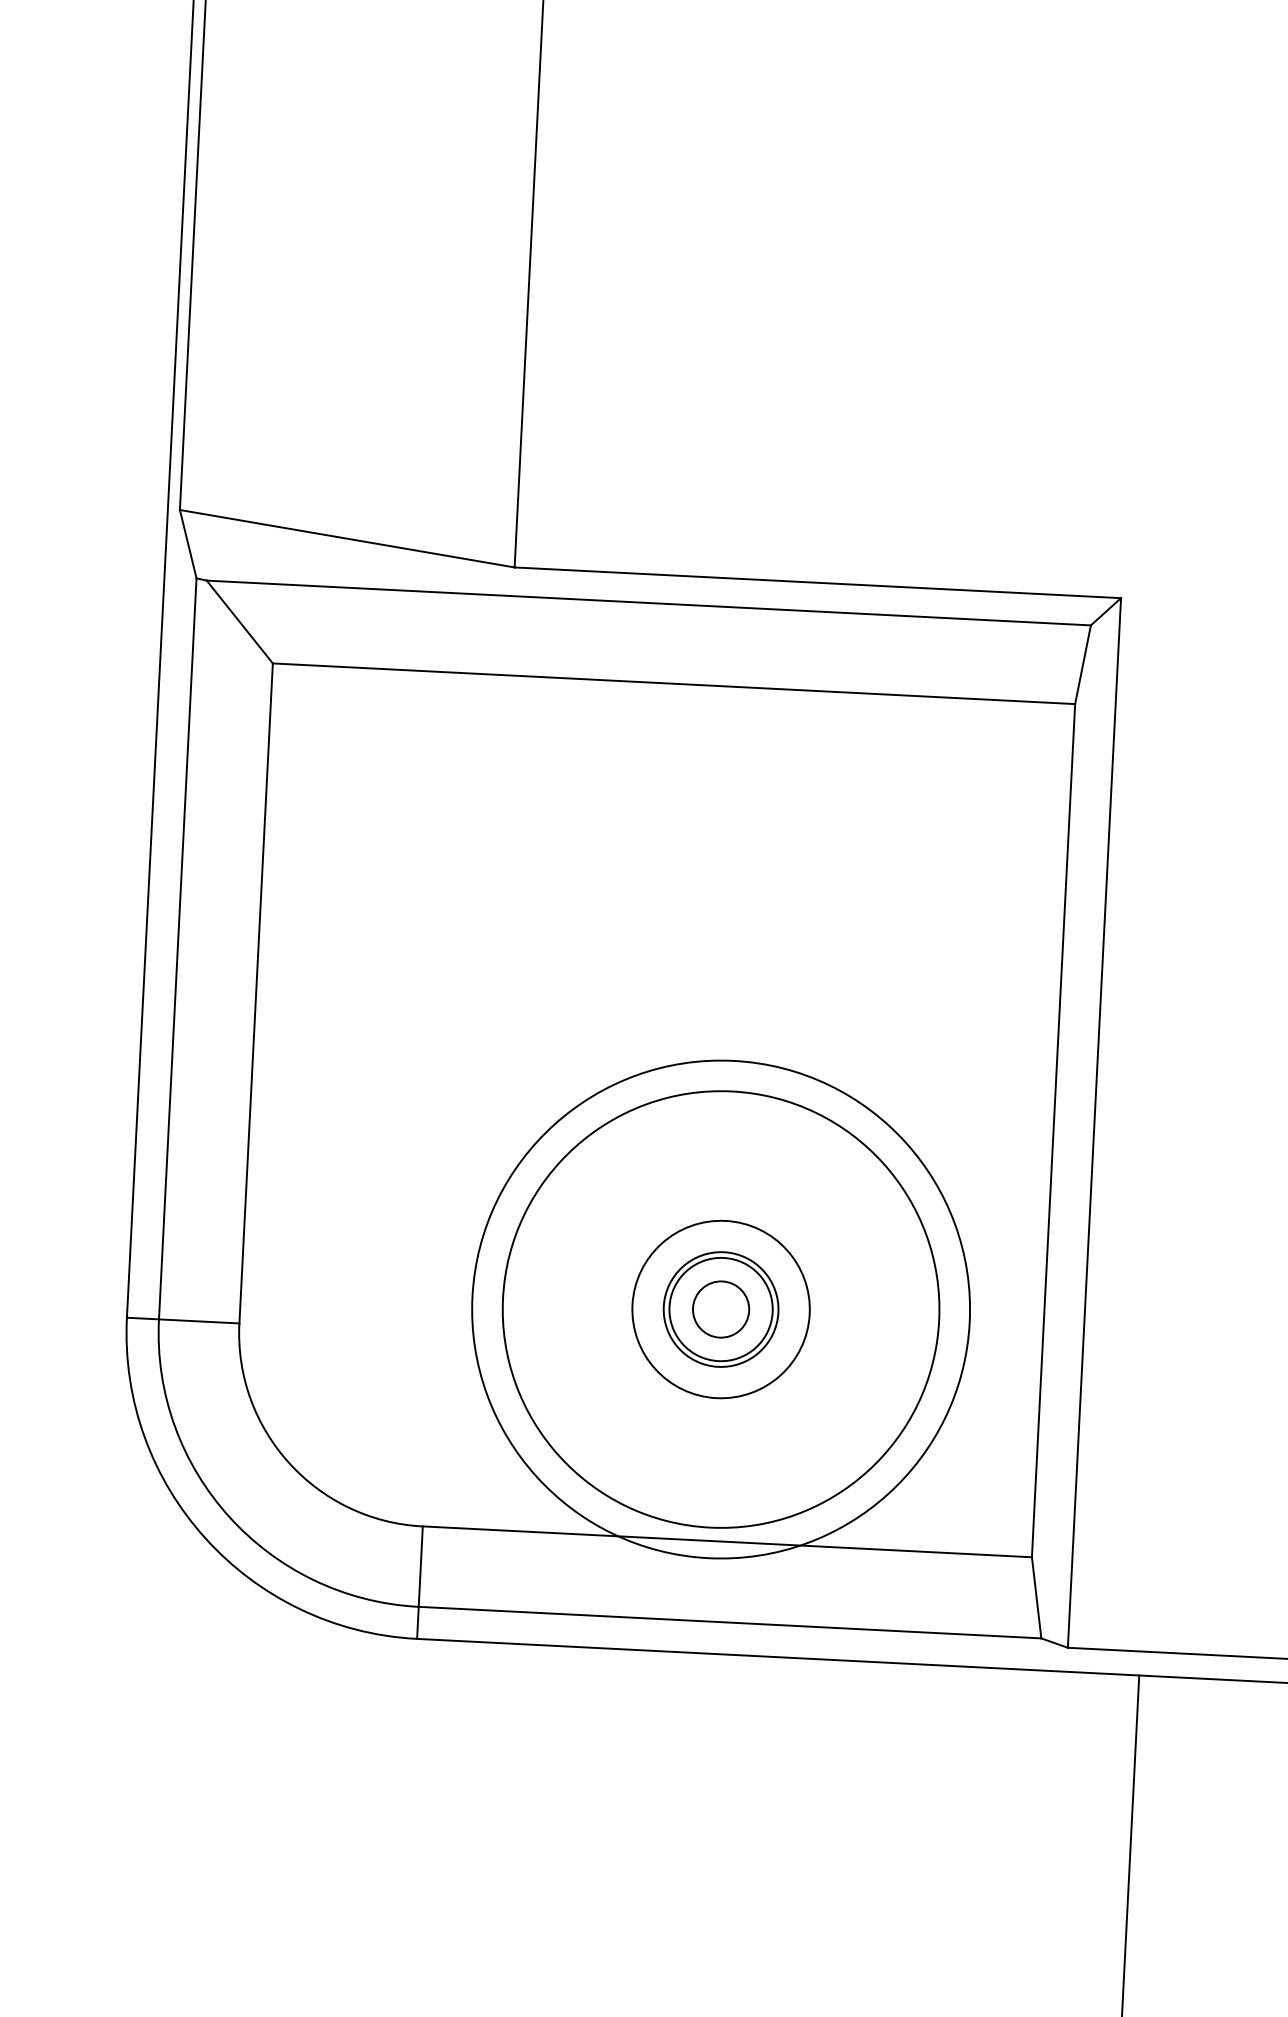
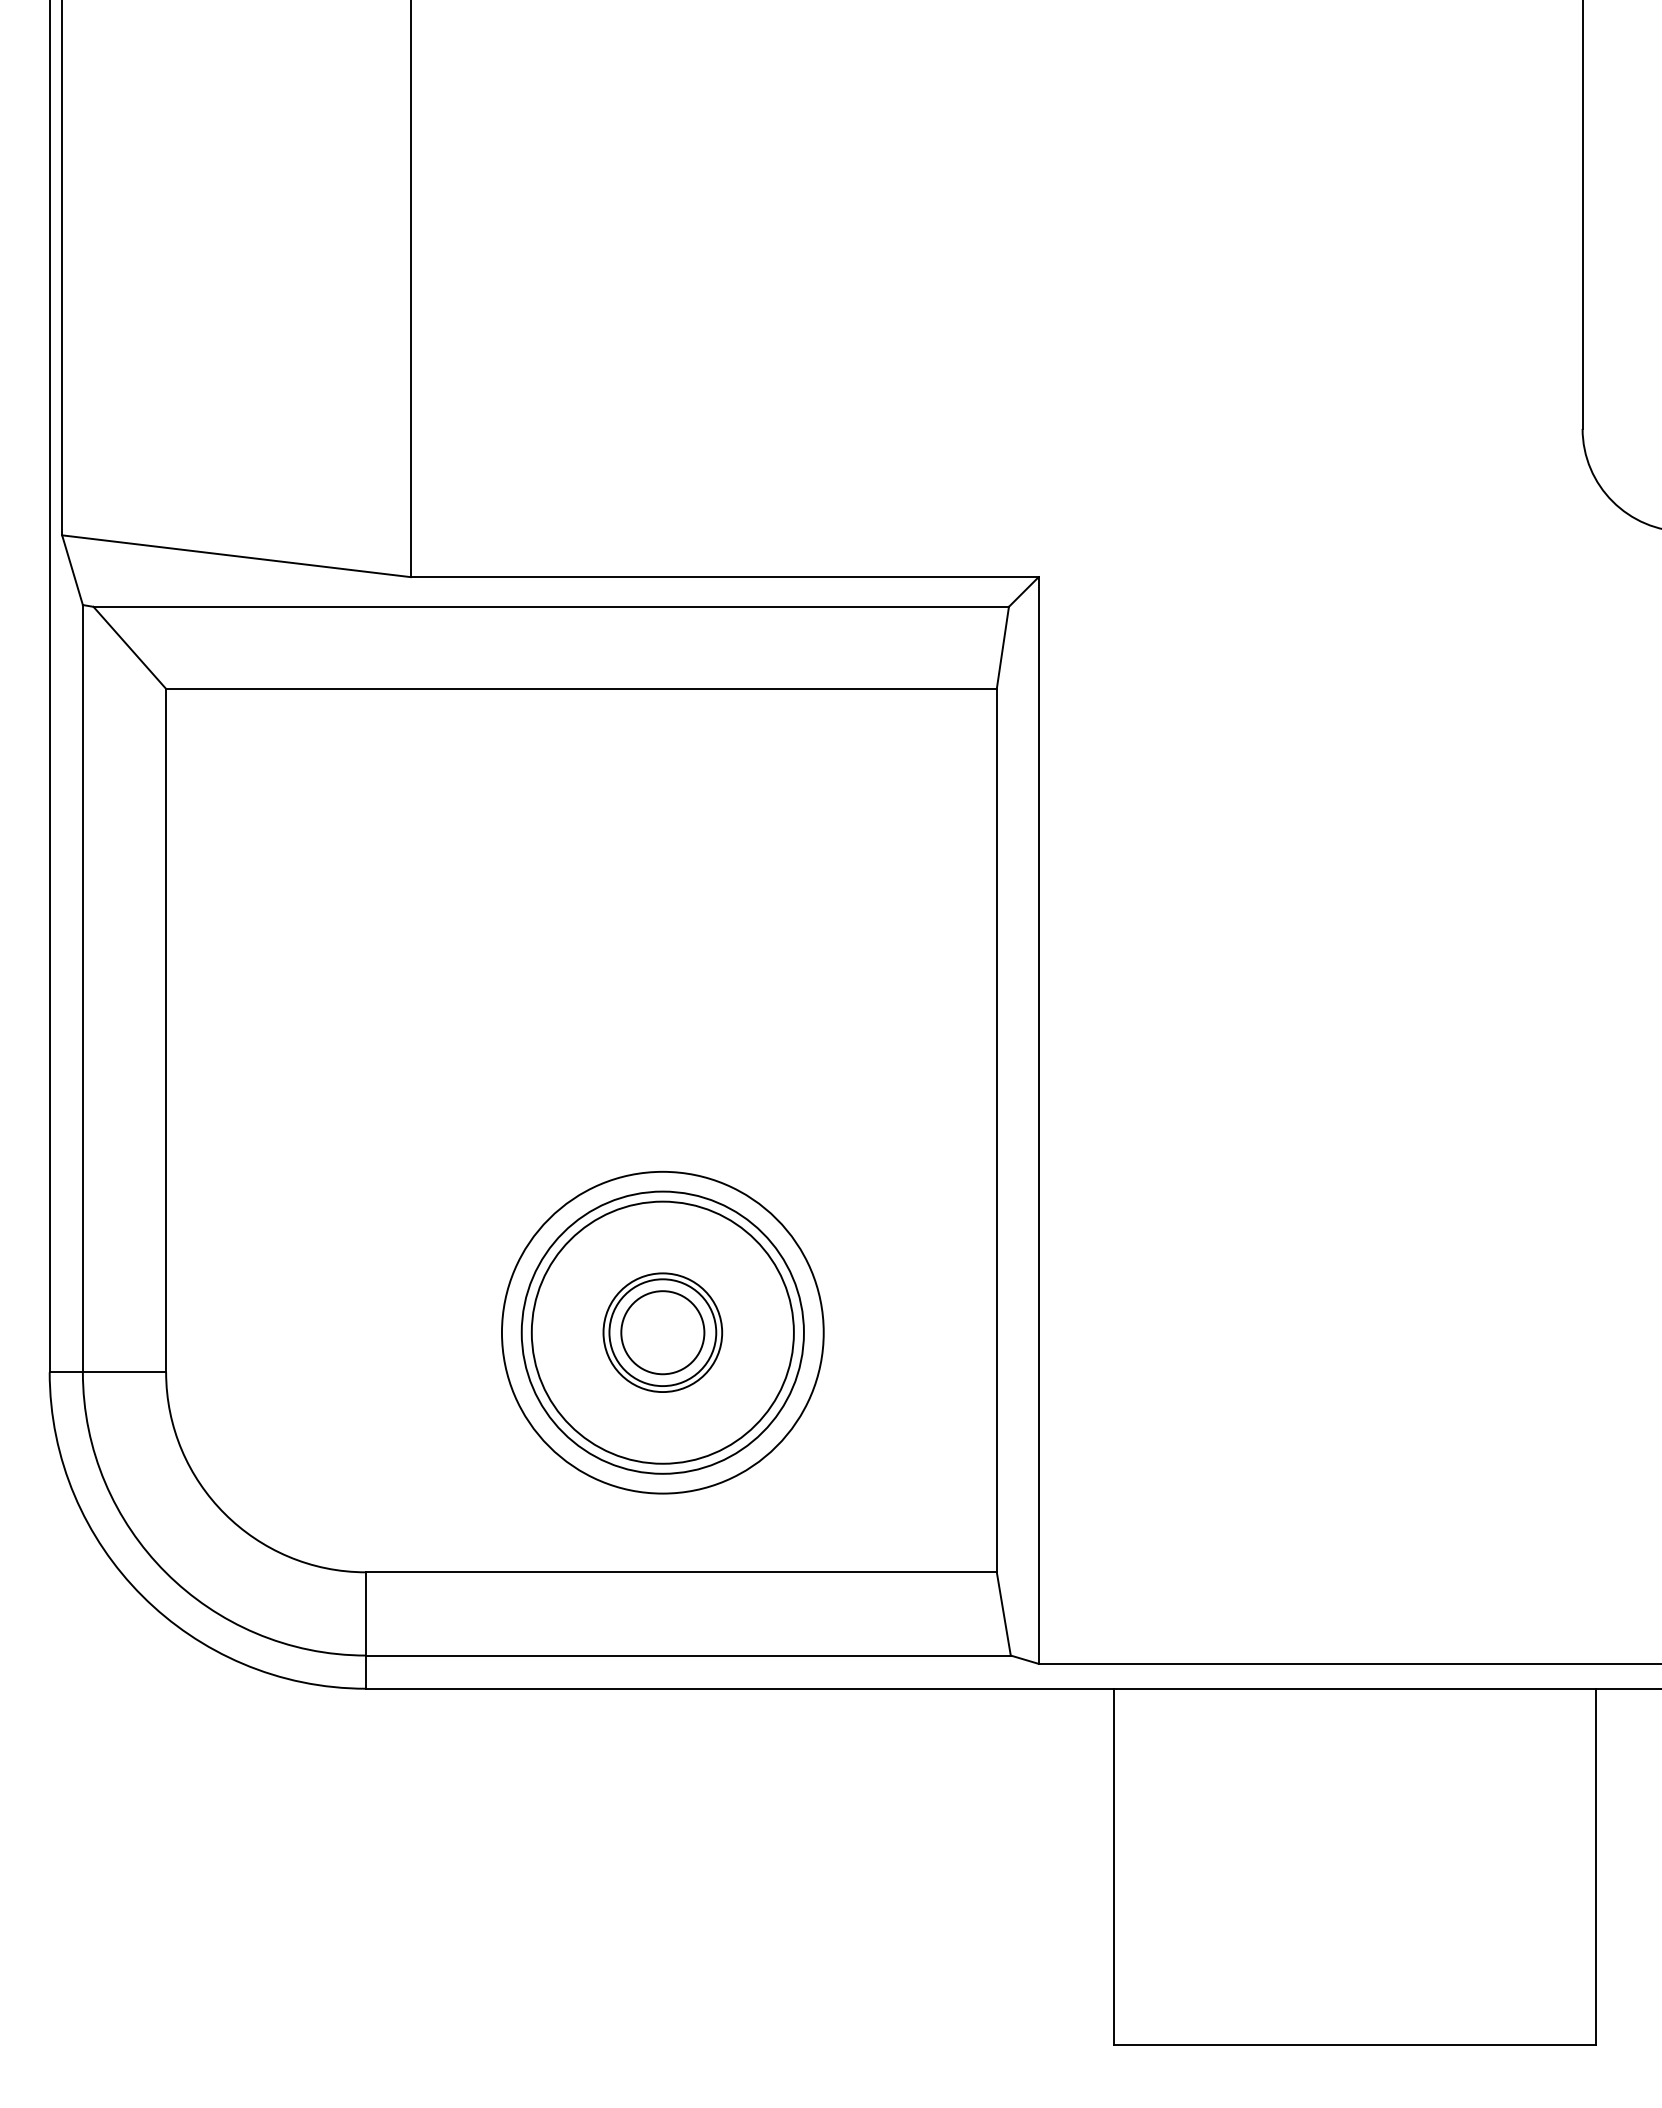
circle: (720, 1309) -> (662, 1332), size x0.62
circle: (720, 1309) -> (662, 1332), size x0.62
circle: (720, 1309) -> (662, 1332), size x1.43
circle: (720, 1309) -> (662, 1332), size x1.43

